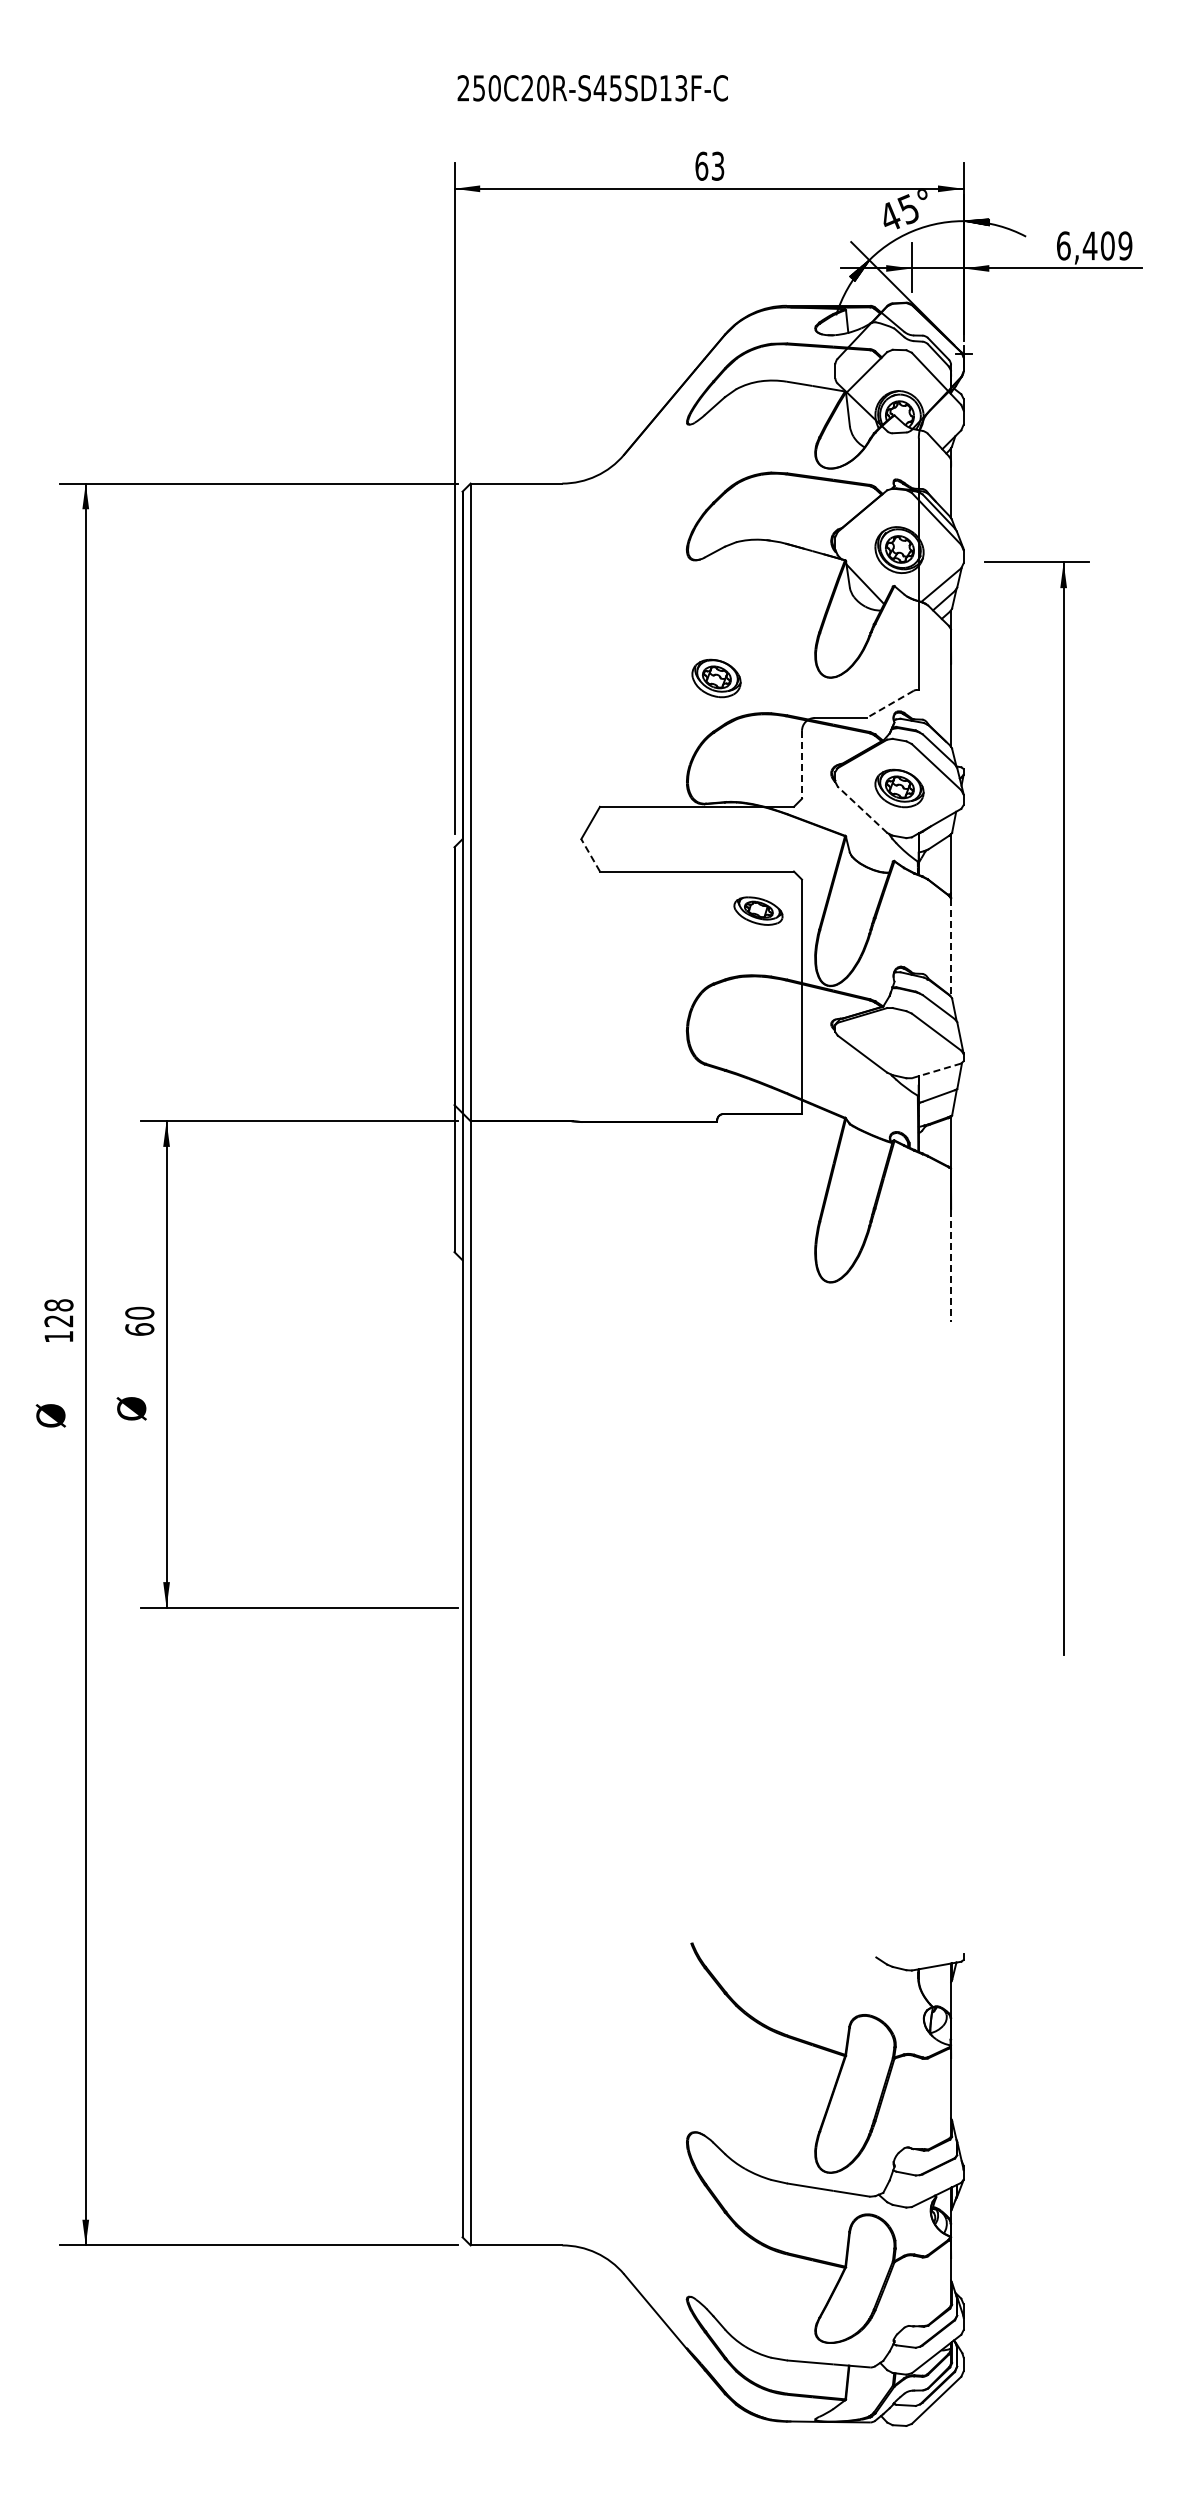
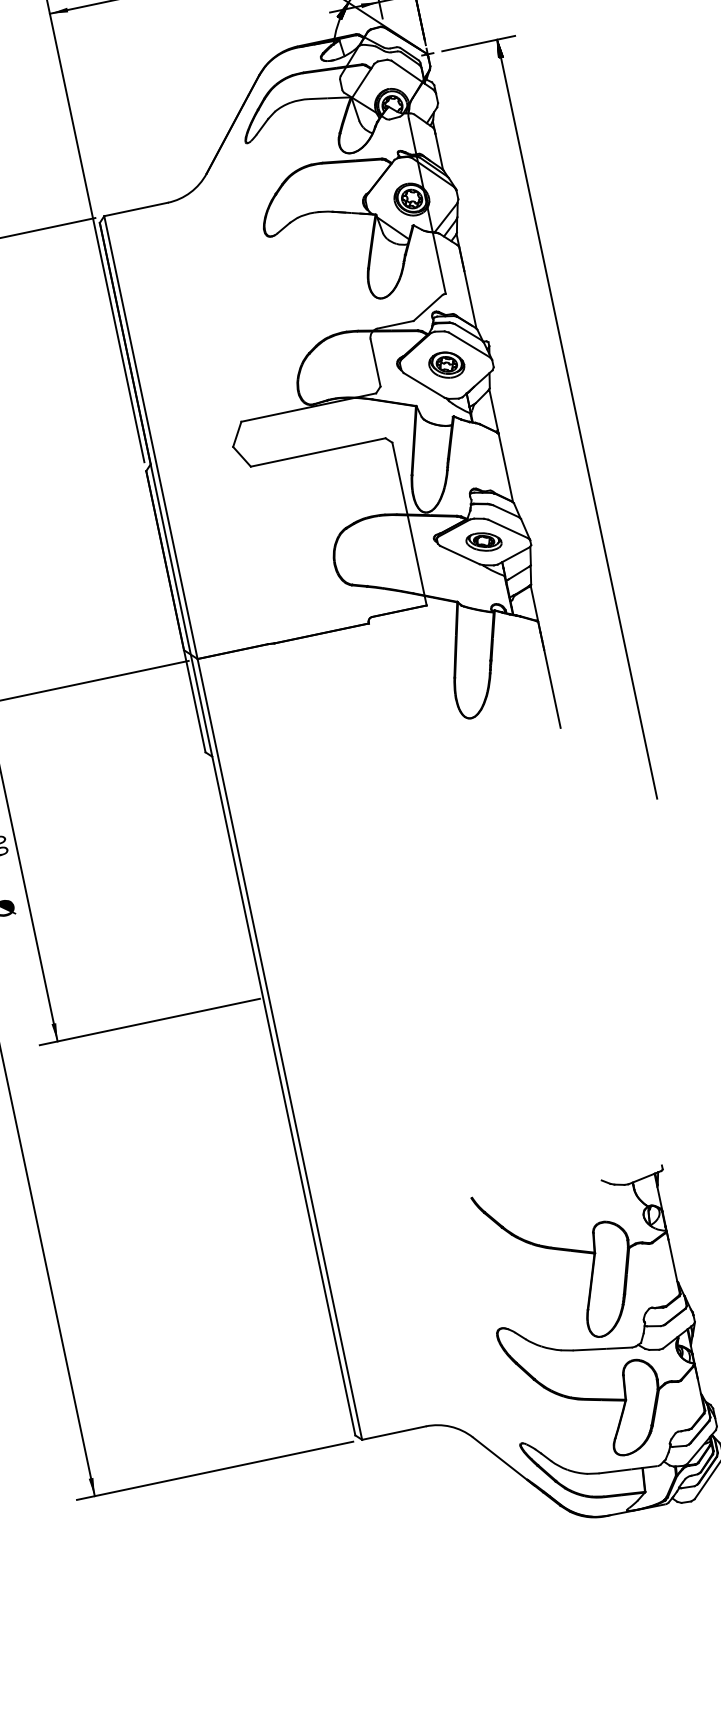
part: (716, 678) -> (303, 315), removed
line: (889, 704) -> (427, 308), dashed -> solid
line: (802, 764) -> (375, 362), dashed -> solid
line: (862, 809) -> (424, 385), dashed -> solid
line: (590, 855) -> (241, 456), dashed -> solid
part: (758, 910) -> (483, 541), moved
line: (951, 948) -> (506, 468), dashed -> solid
line: (936, 1070) -> (513, 555), dashed -> solid
part: (1063, 1108) -> (577, 418), moved
line: (951, 1265) -> (552, 688), dashed -> solid

